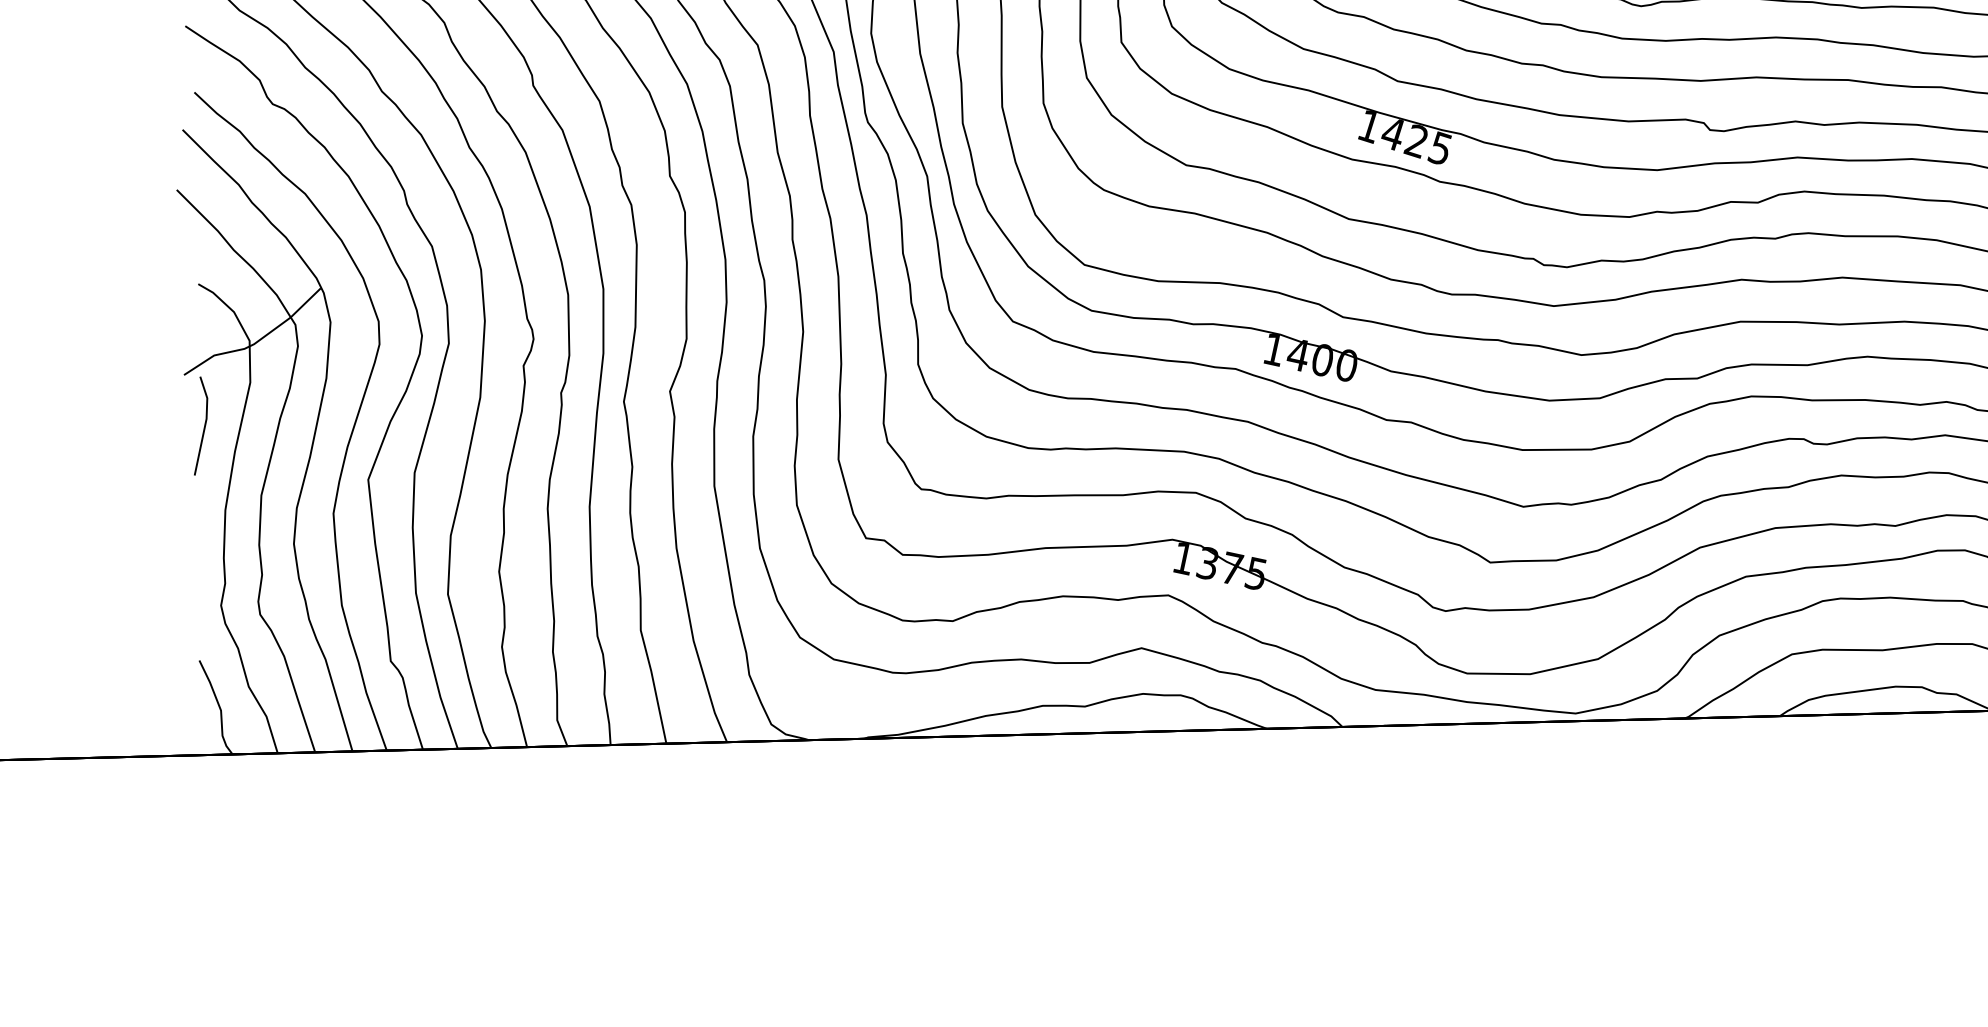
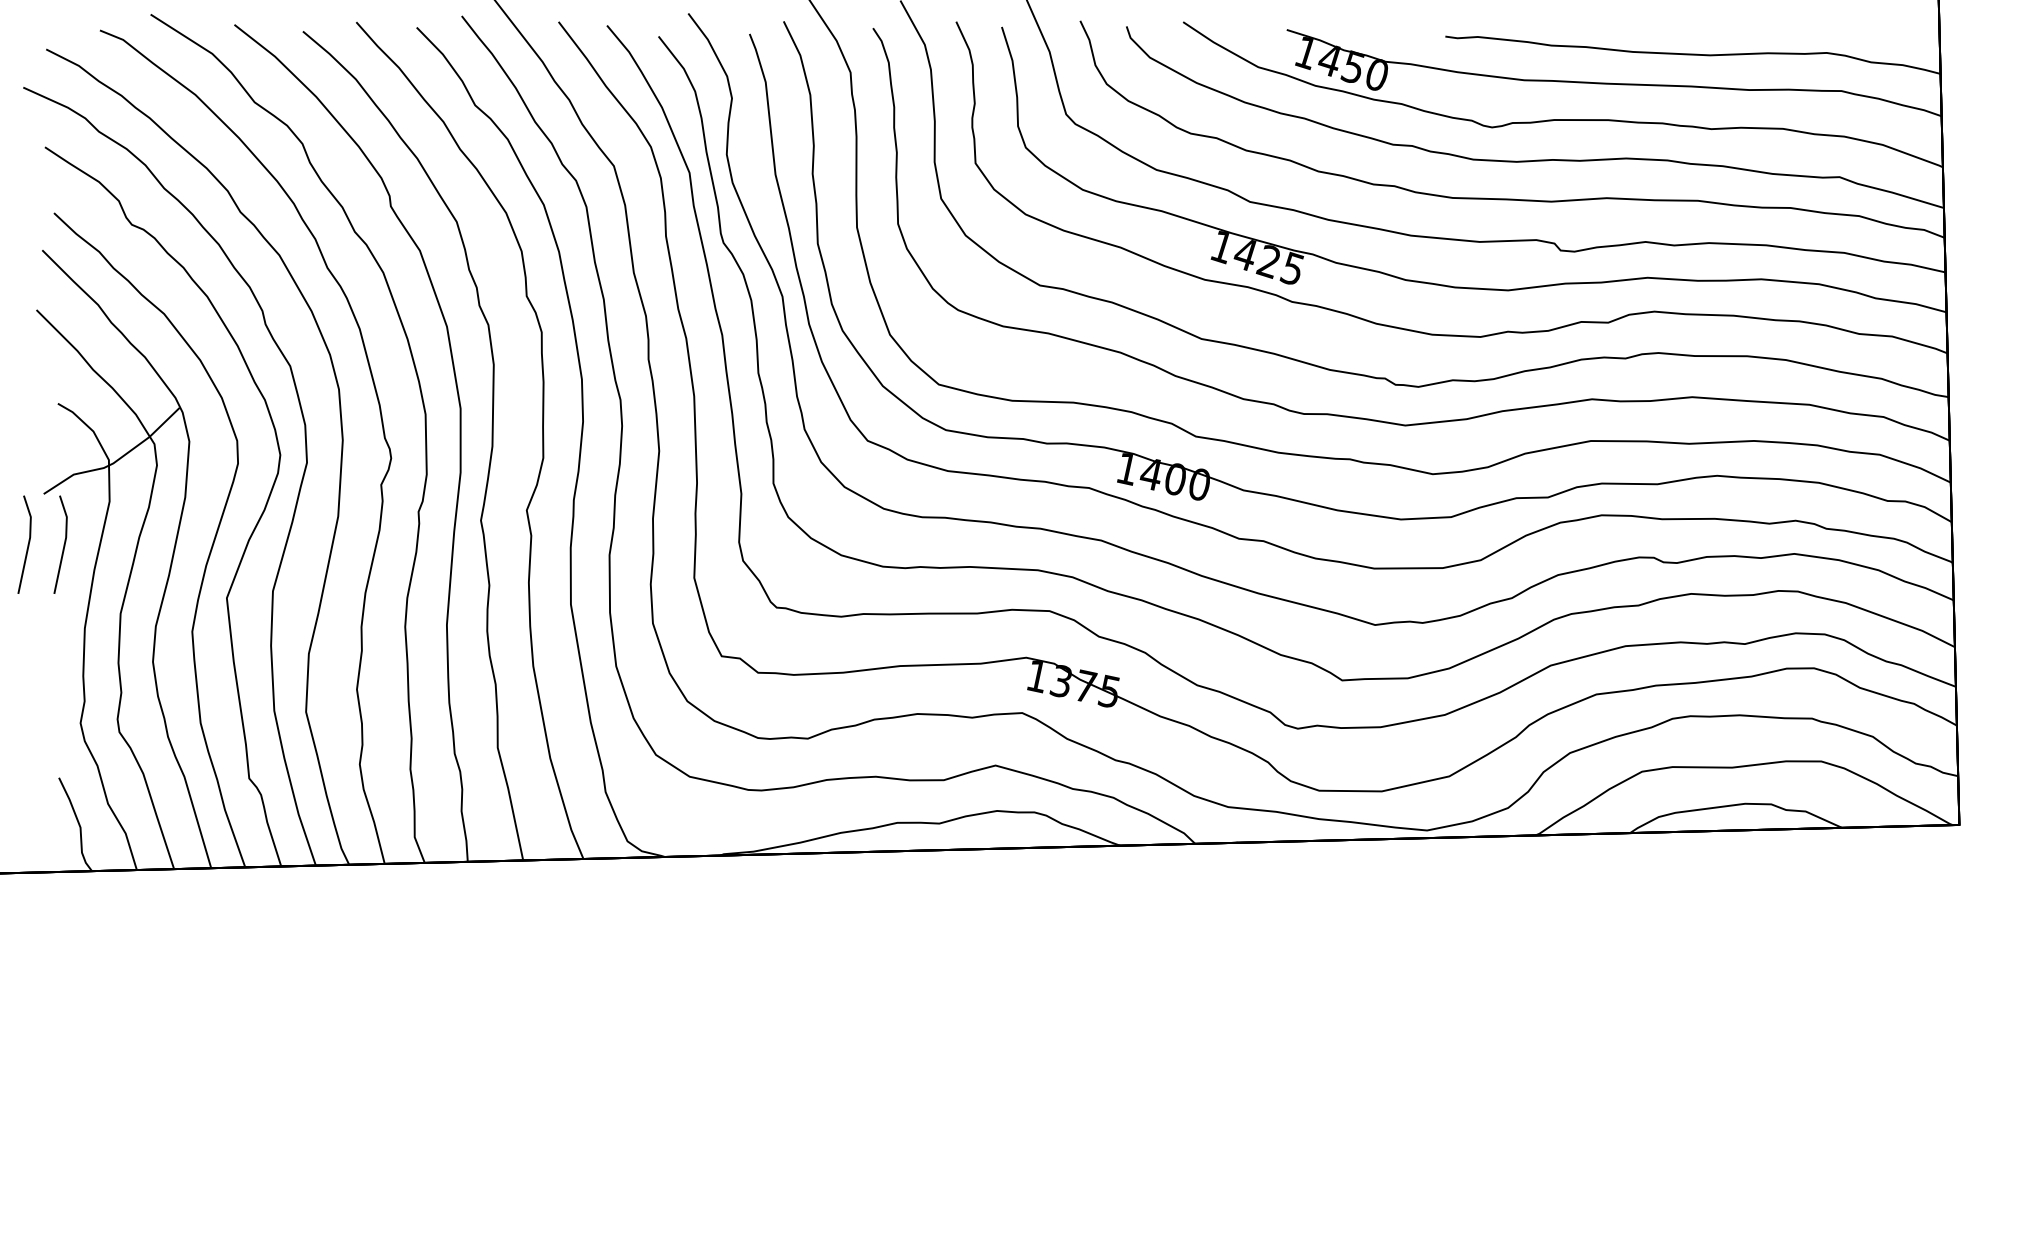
line: (167, 425) -> (27, 544), added

